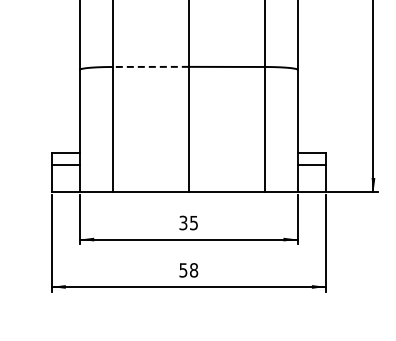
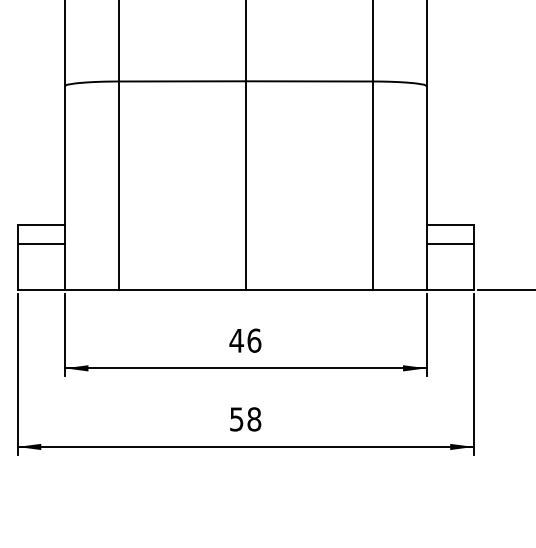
line: (150, 66) -> (182, 80), dashed -> solid
text: (188, 222) -> (245, 339), 35 -> 46

